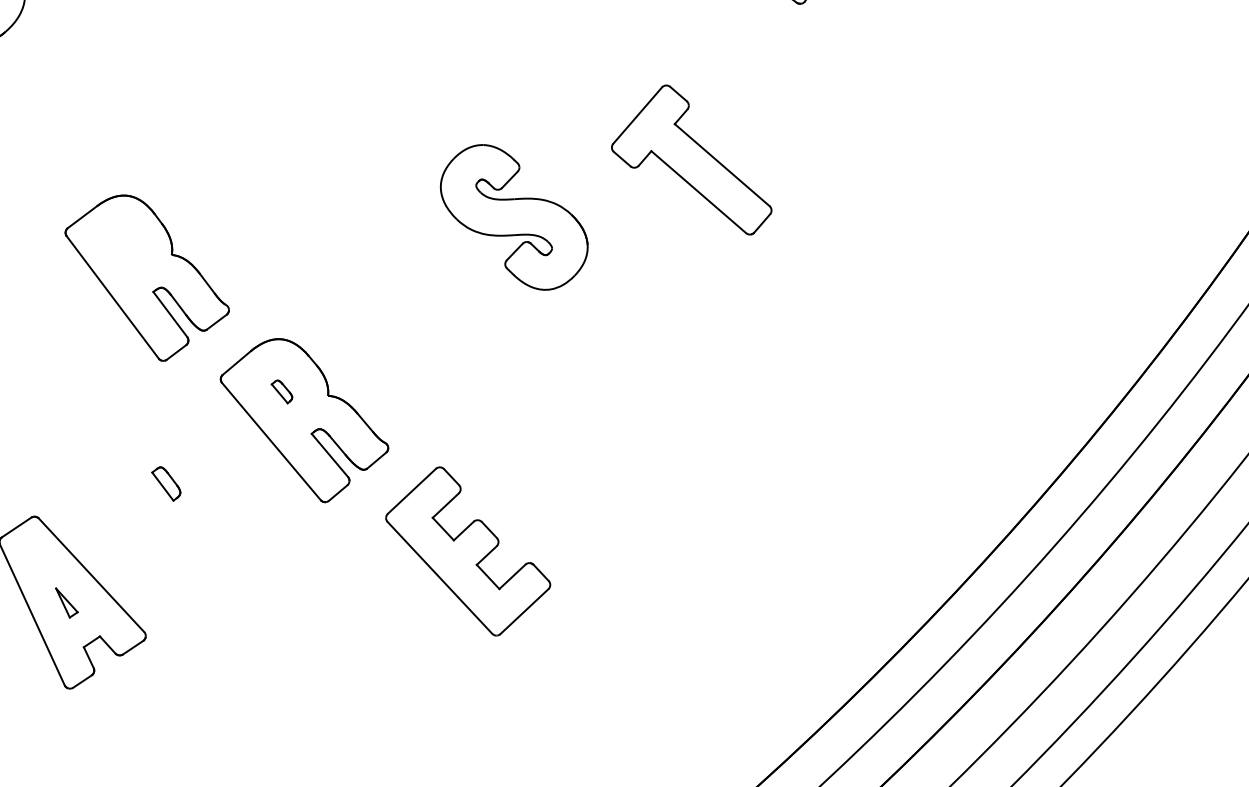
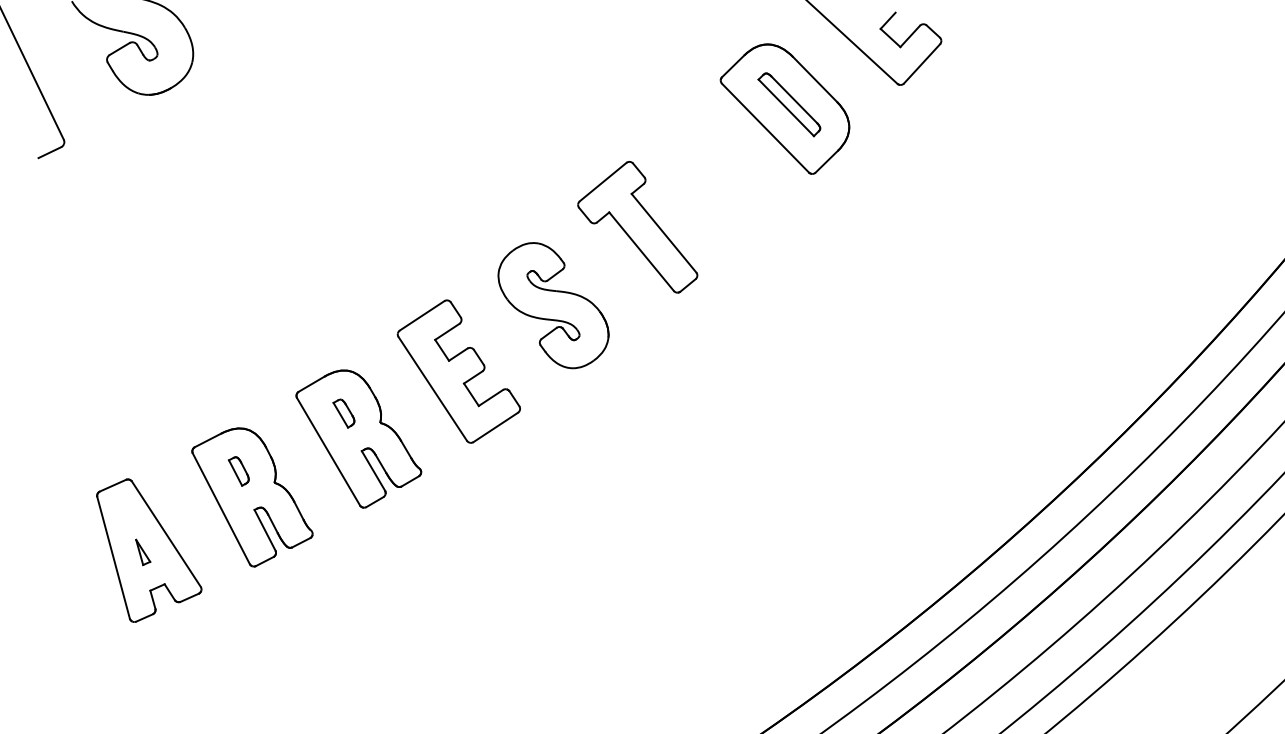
part: (688, 163) -> (637, 227), moved
part: (148, 277) -> (252, 497), moved
part: (281, 391) -> (343, 413), size x1.43
part: (467, 551) -> (458, 371), moved

